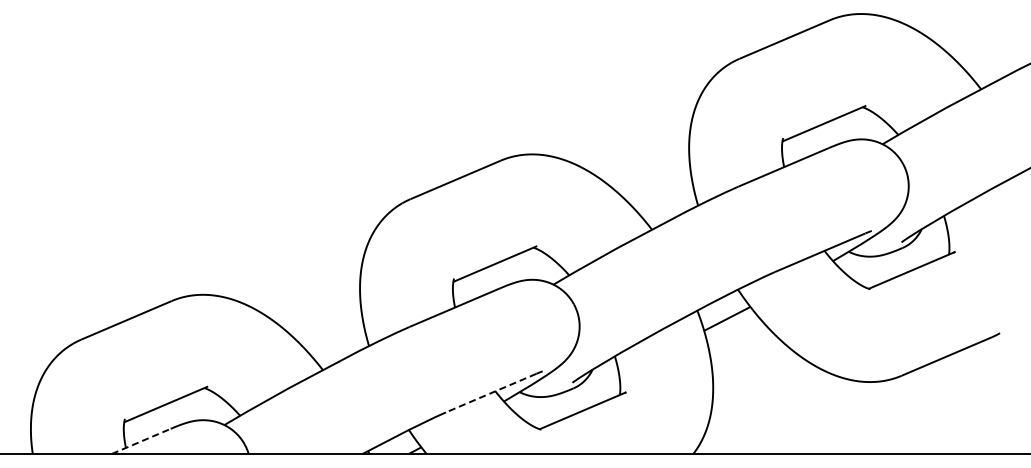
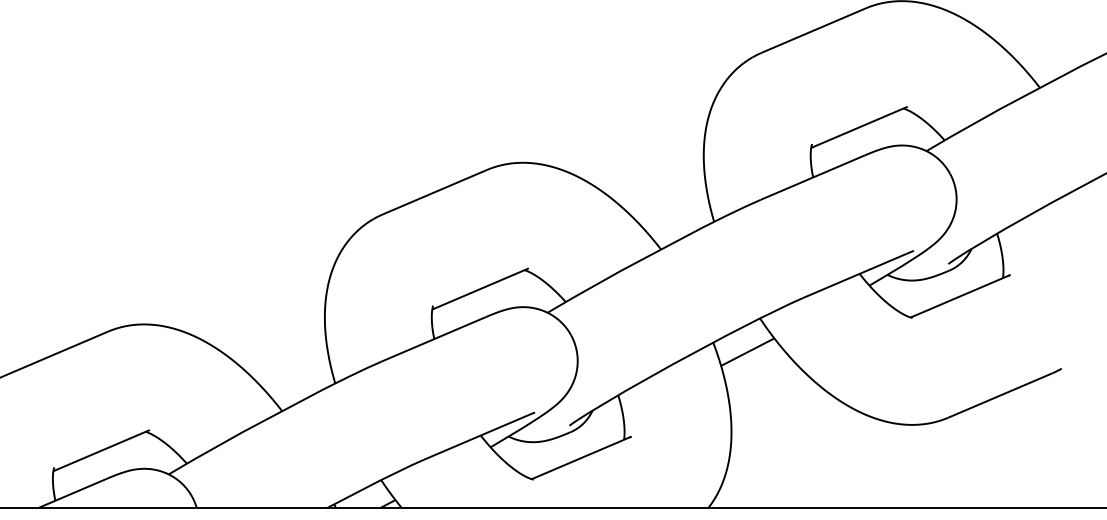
line: (490, 393) -> (475, 438), dashed -> solid
line: (141, 441) -> (73, 493), dashed -> solid

